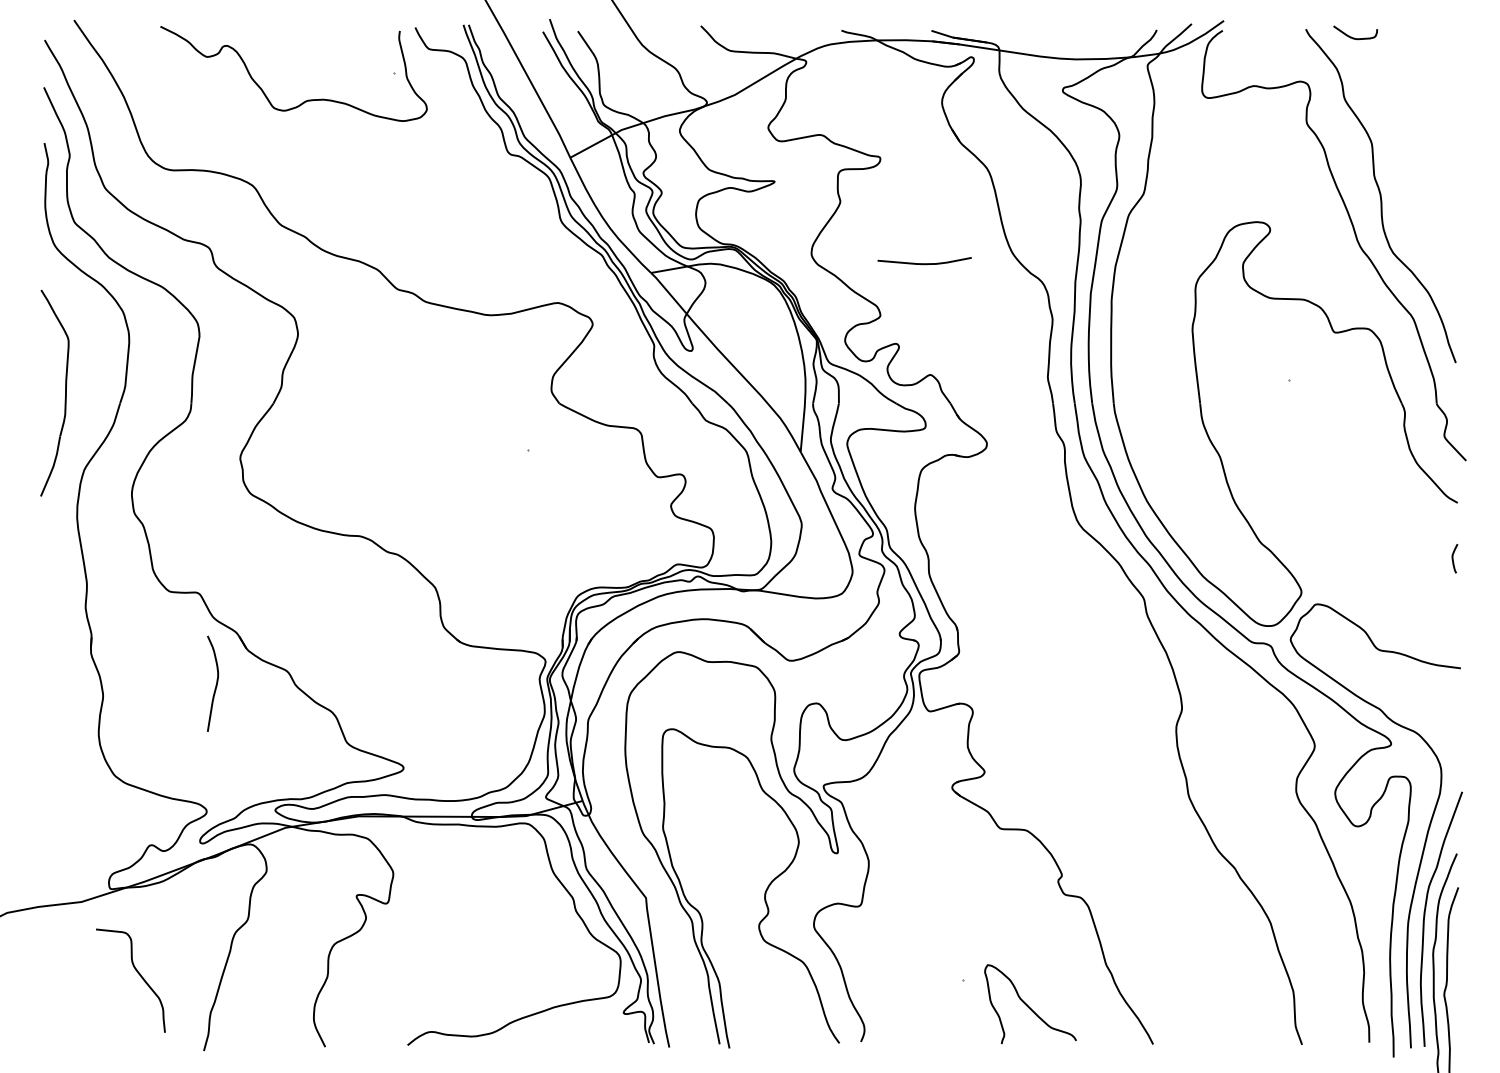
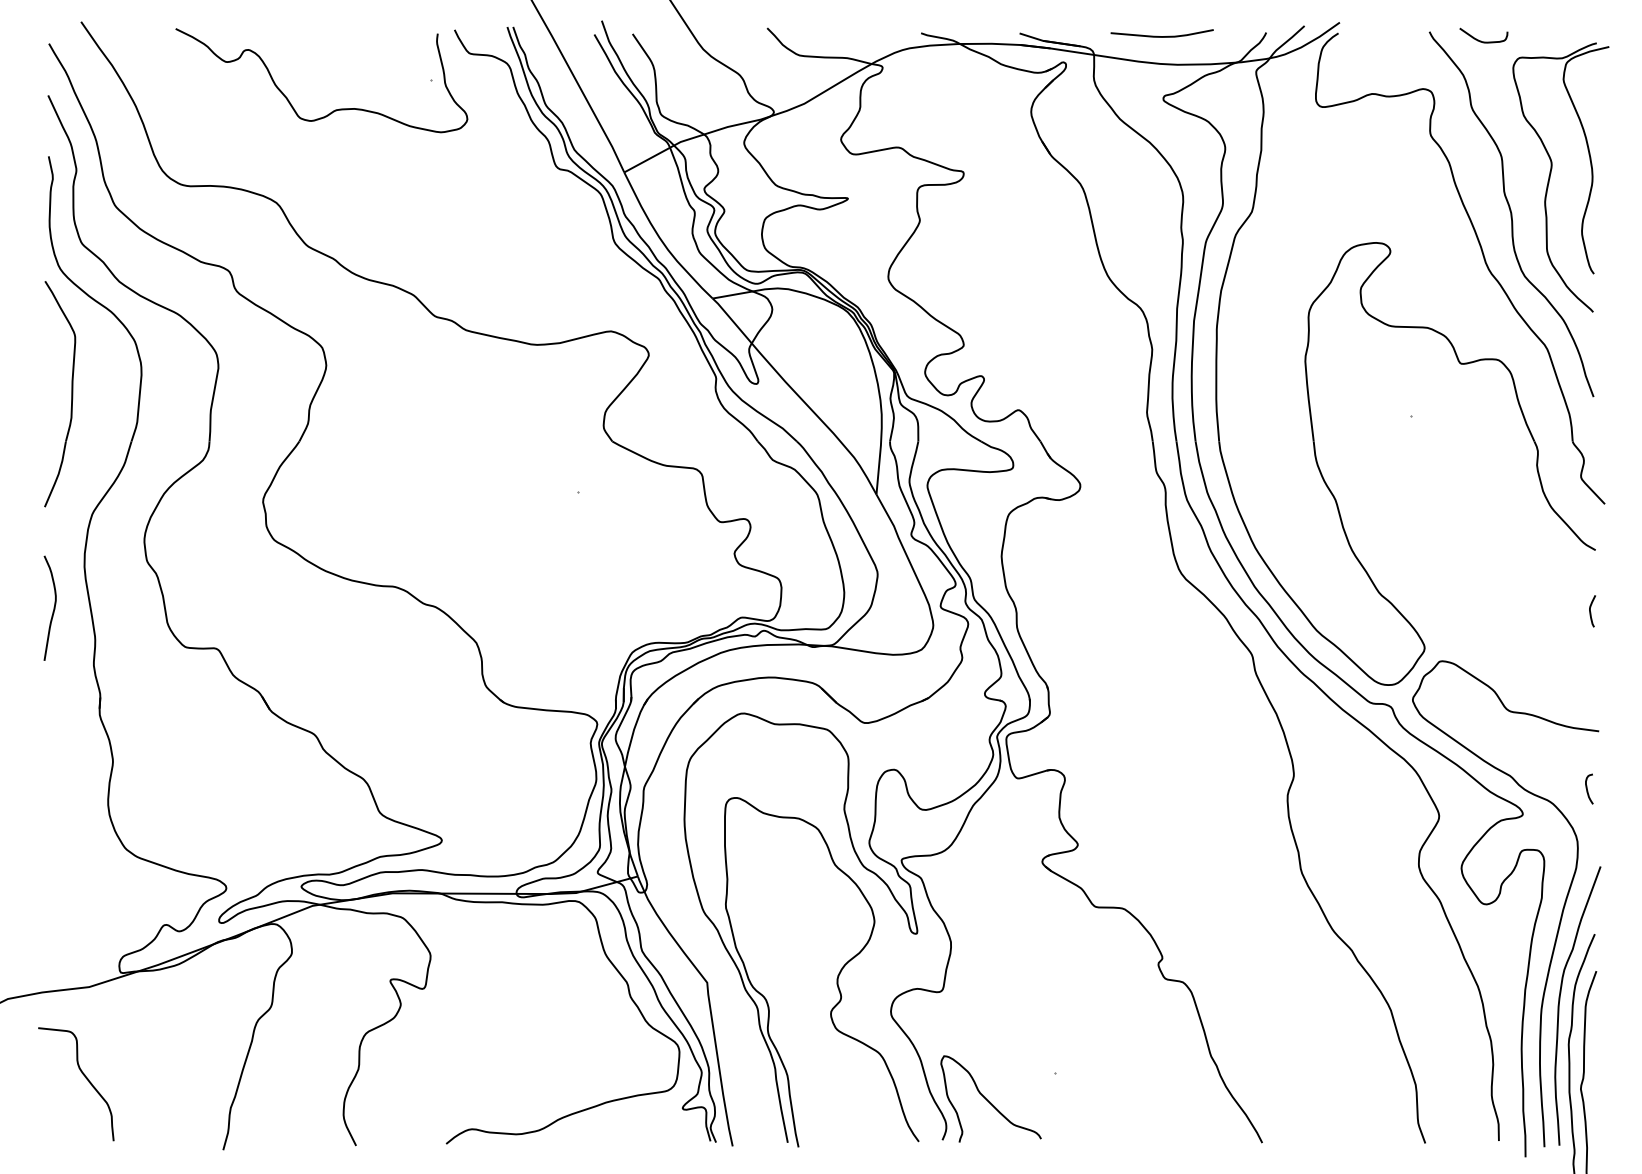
part: (1417, 158) -> (1551, 173), added
curve: (924, 263) -> (1161, 36), moved
part: (65, 393) -> (71, 394), moved
curve: (216, 683) -> (53, 607), moved
curve: (1450, 720) -> (1587, 788), added
curve: (139, 975) -> (85, 1078), moved
curve: (1028, 1005) -> (988, 1100), moved

